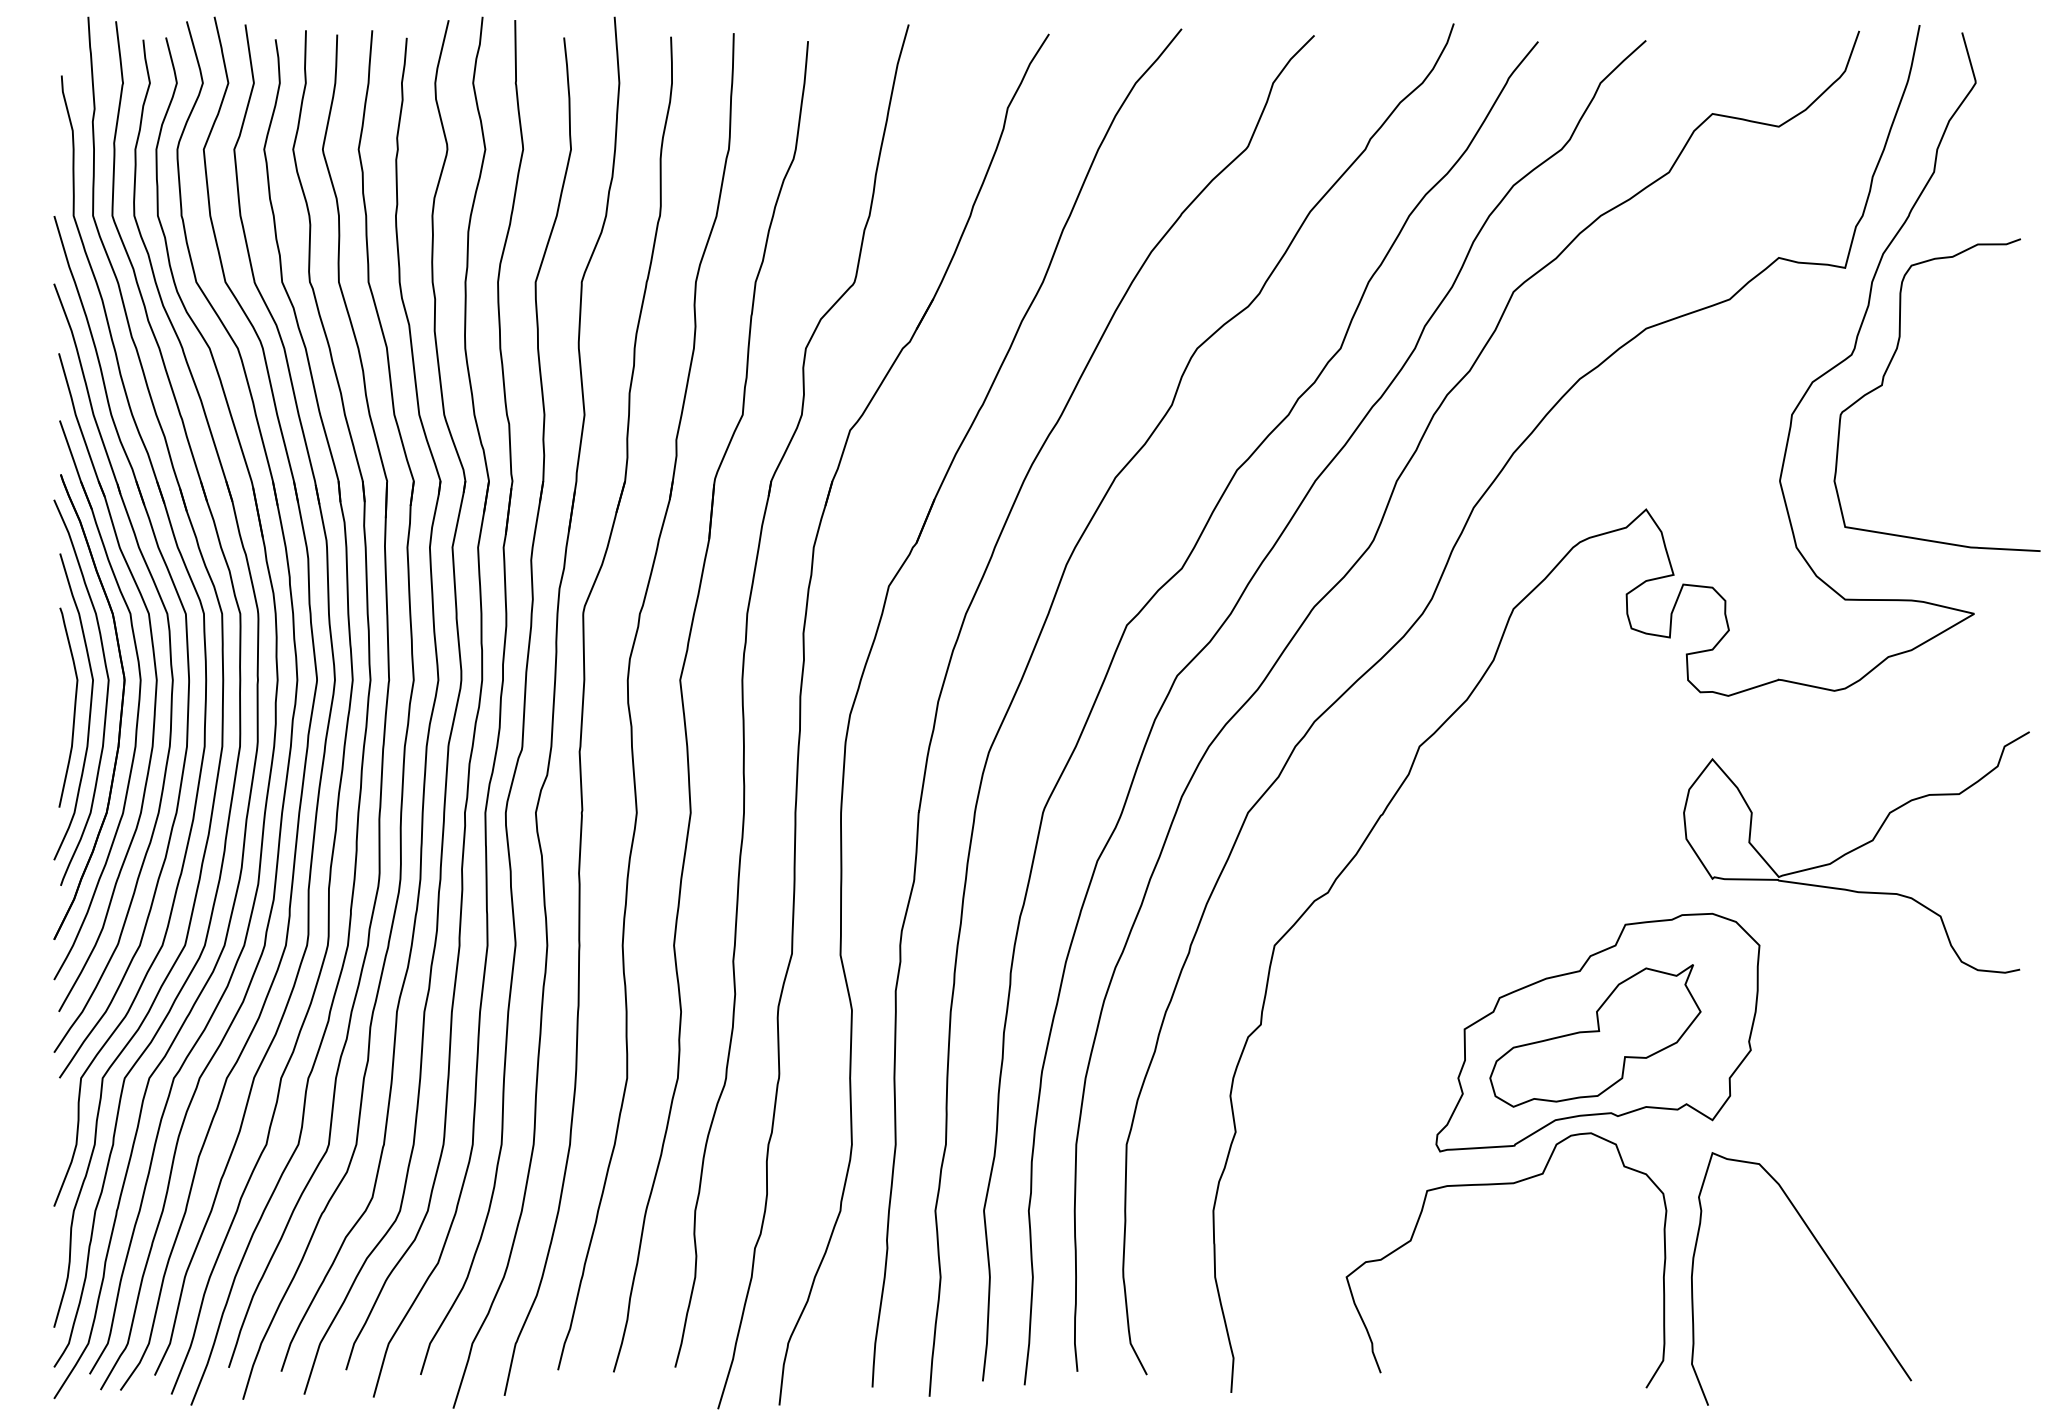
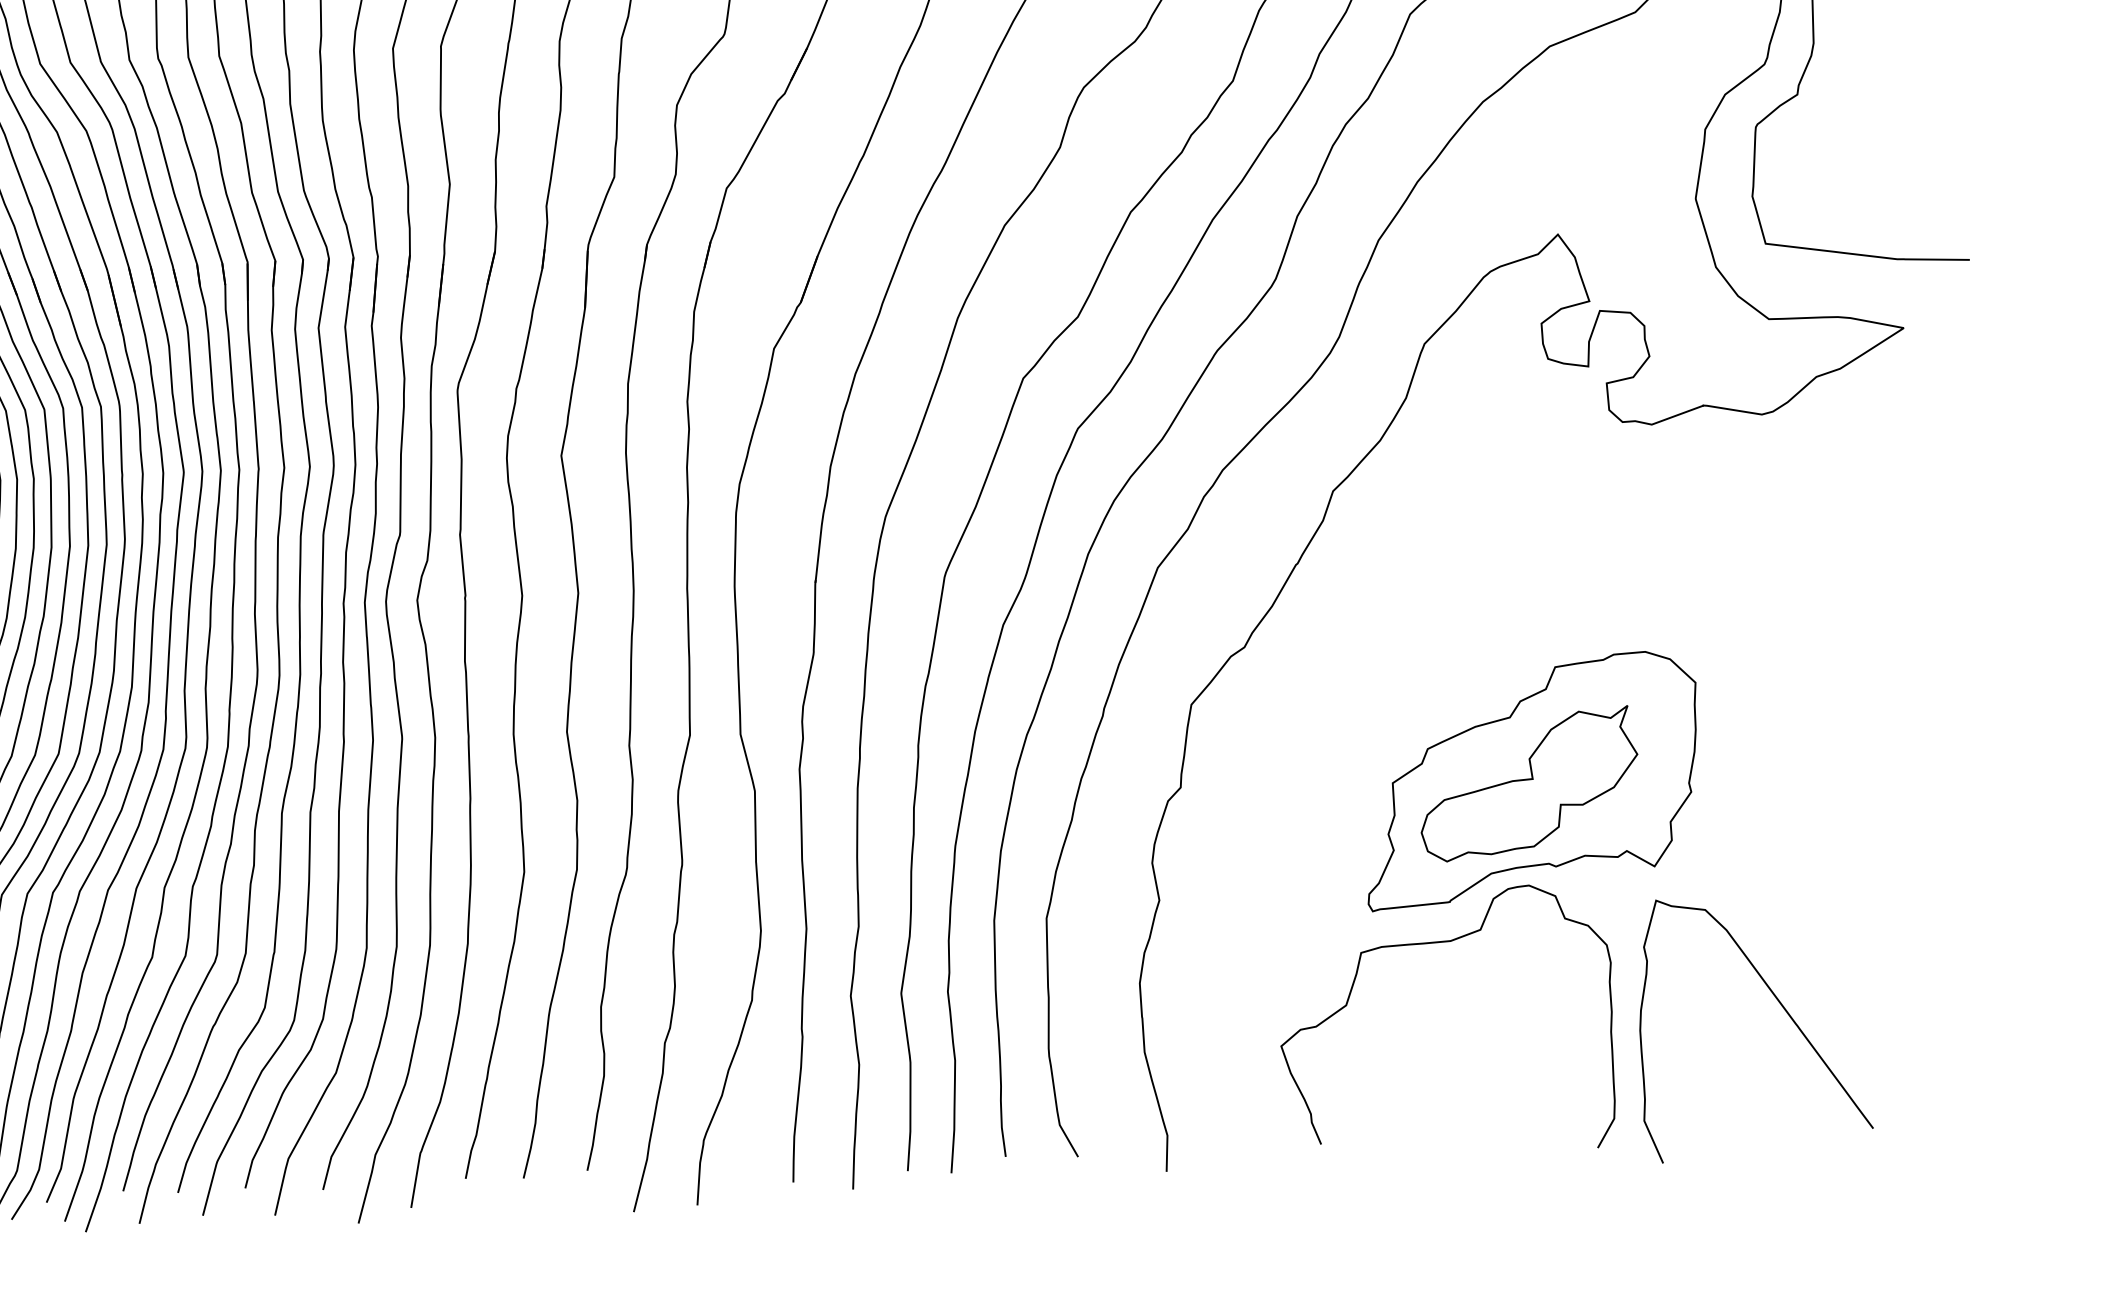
curve: (1855, 850) -> (1791, 579), removed

